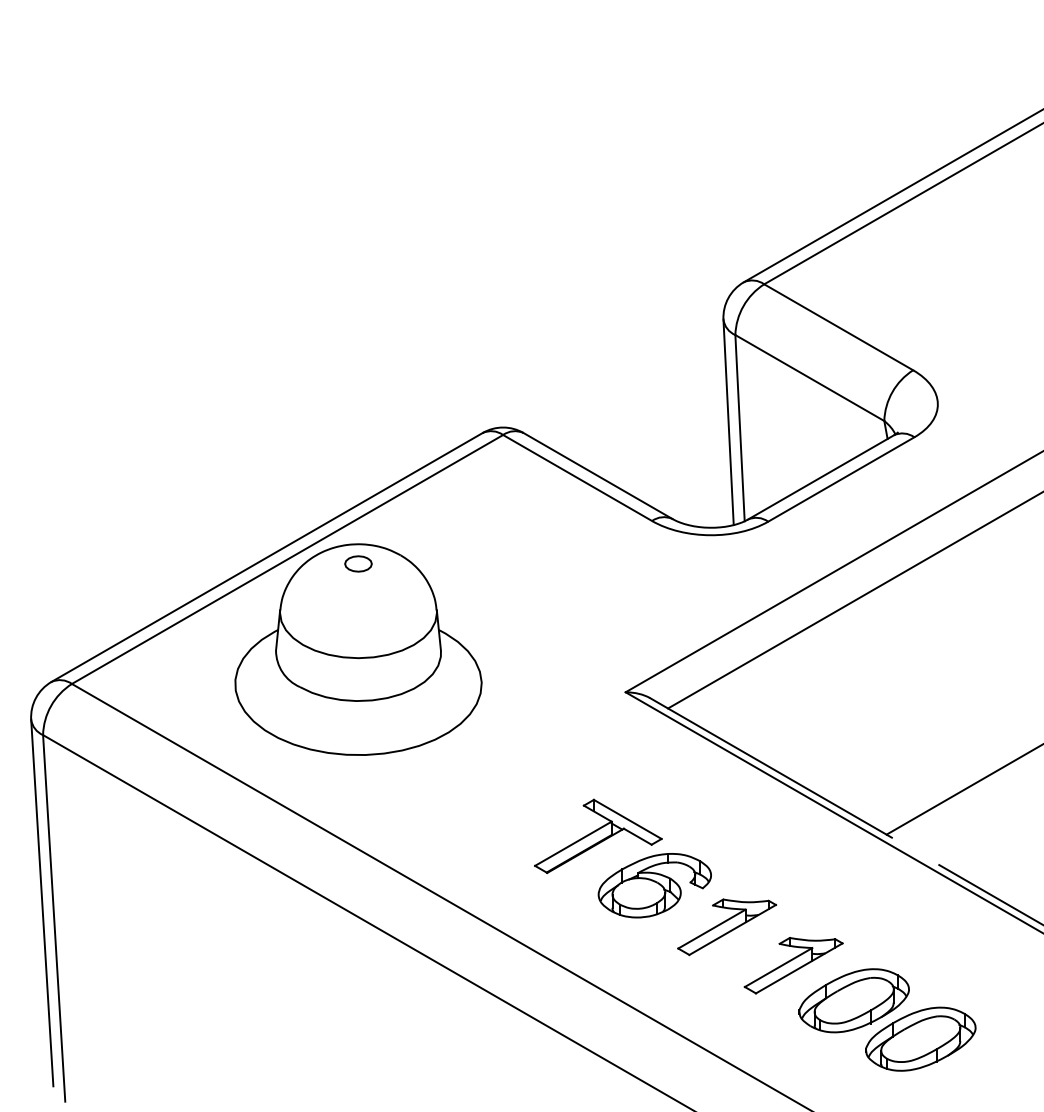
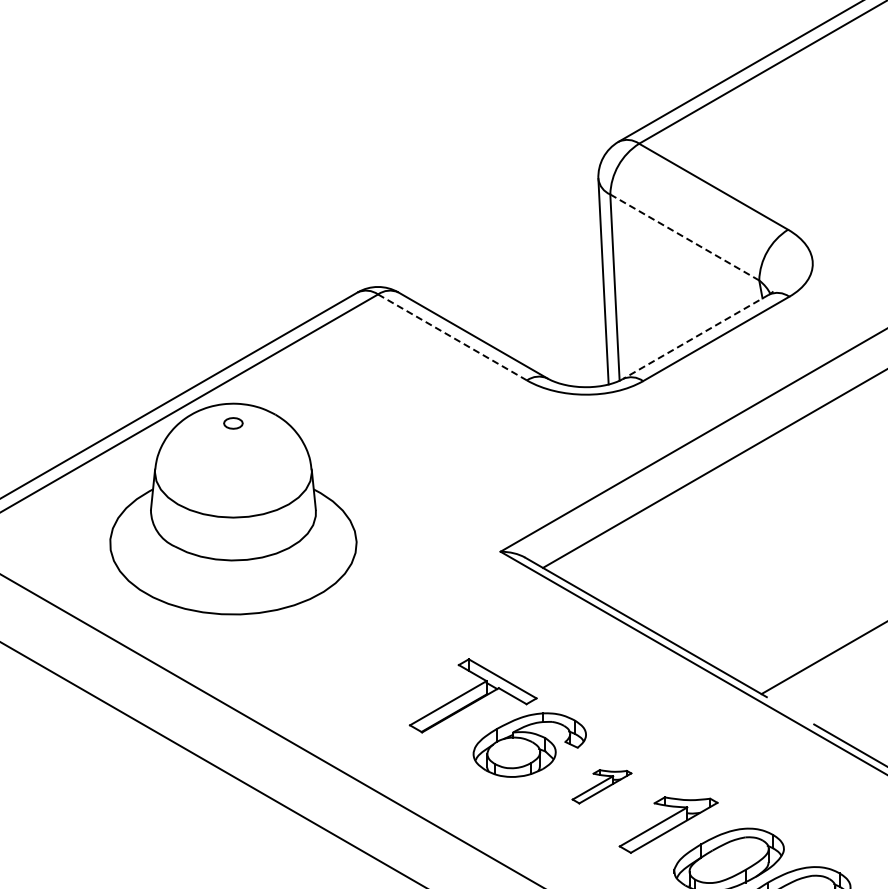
line: (809, 378) -> (684, 237), solid -> dashed
line: (820, 477) -> (695, 336), solid -> dashed
line: (577, 478) -> (452, 337), solid -> dashed
part: (358, 563) -> (233, 422), size x0.7
part: (726, 927) -> (601, 786), size x0.6

